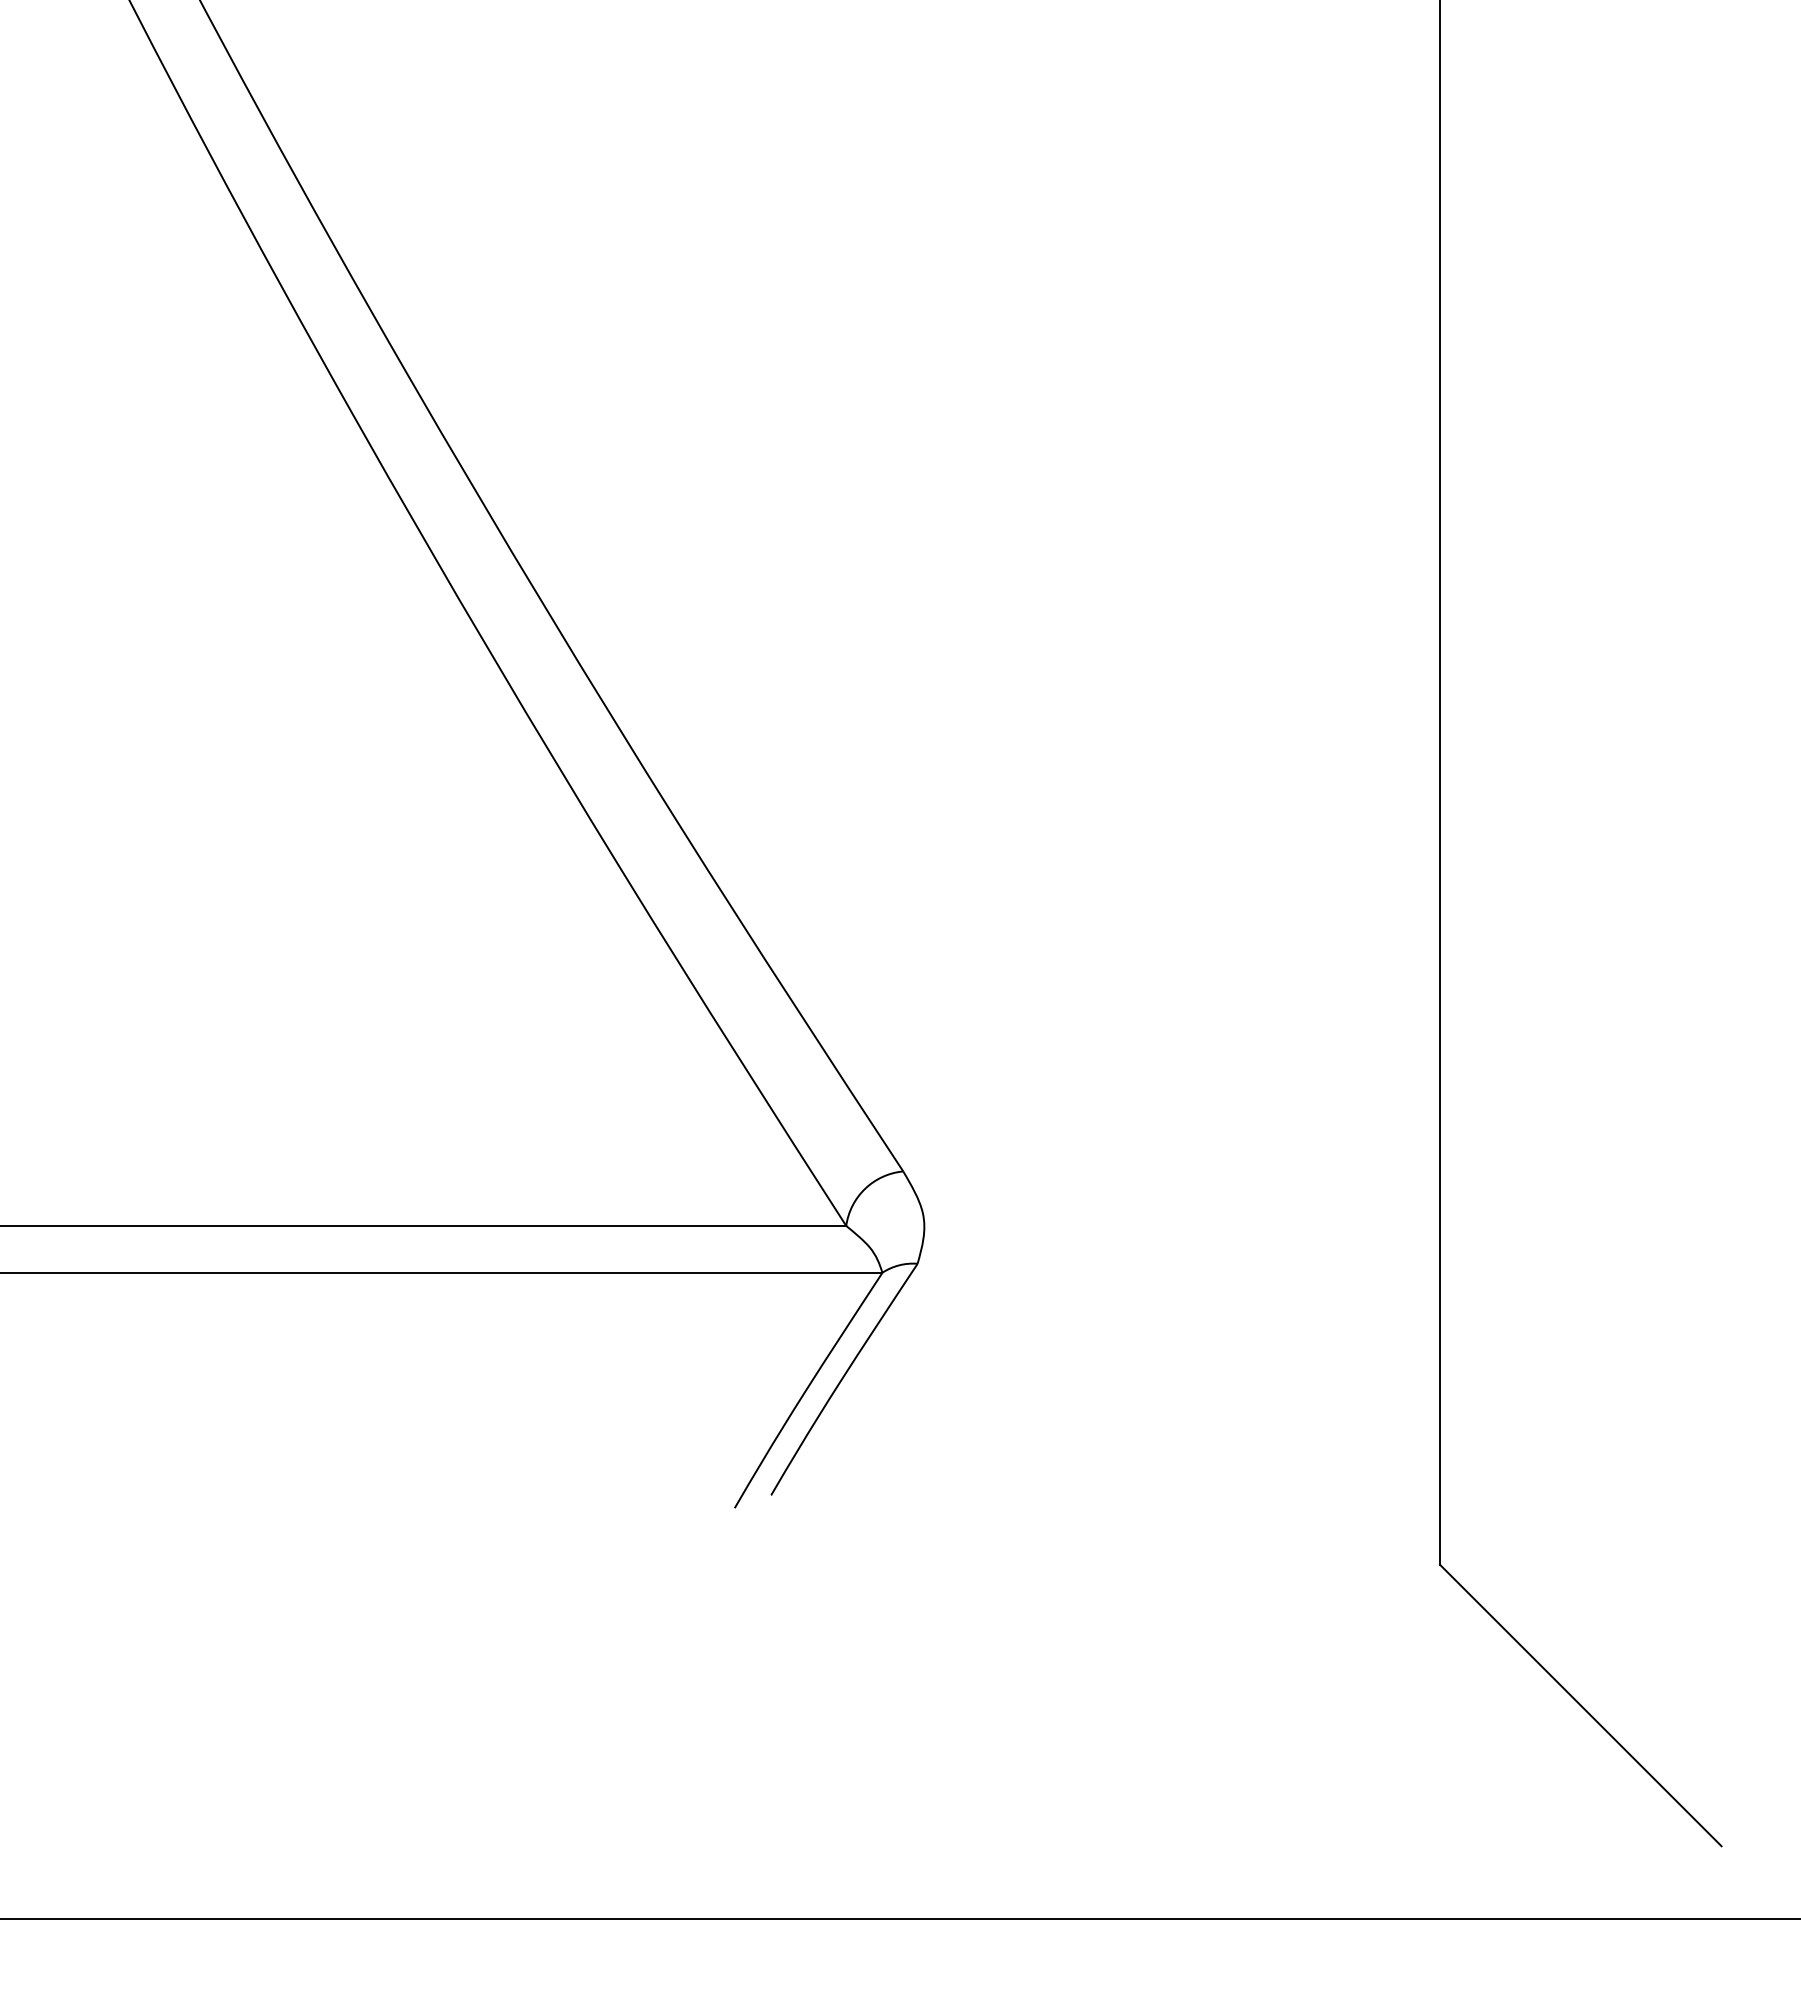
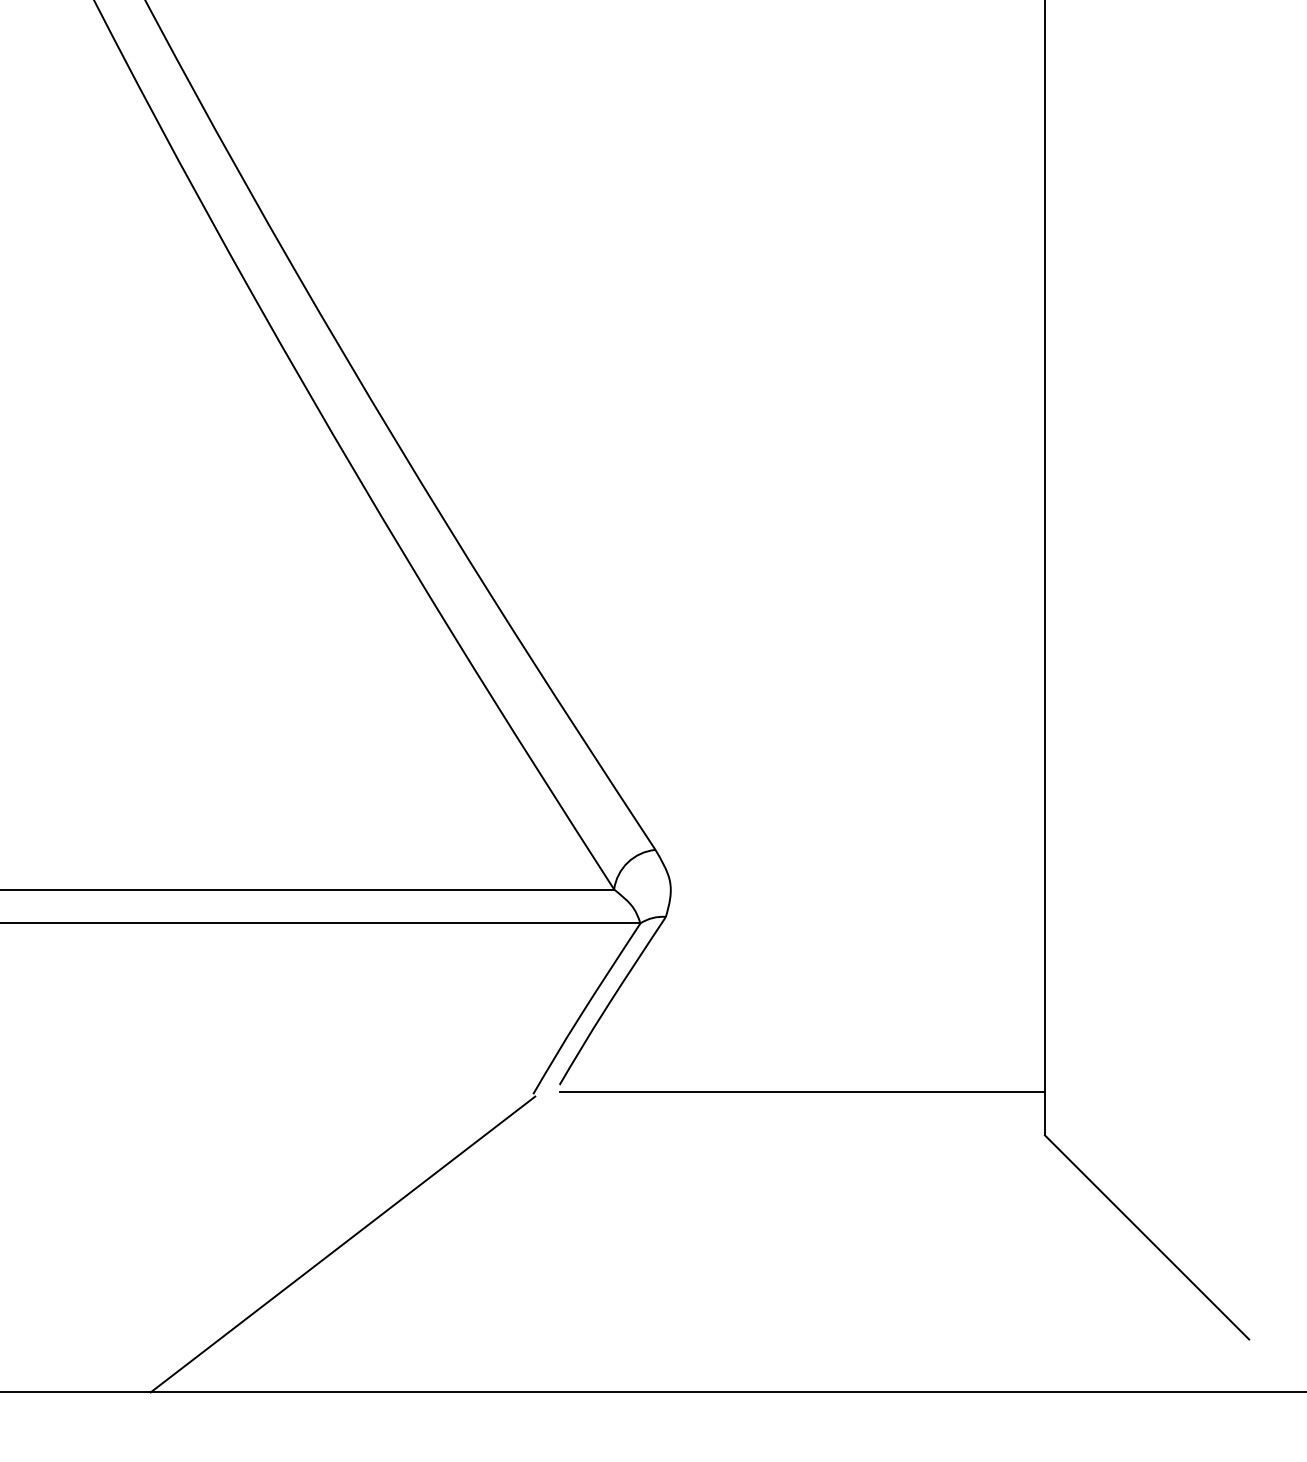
line: (1105, 1505) -> (802, 1092), added
line: (472, 1715) -> (342, 1244), added

